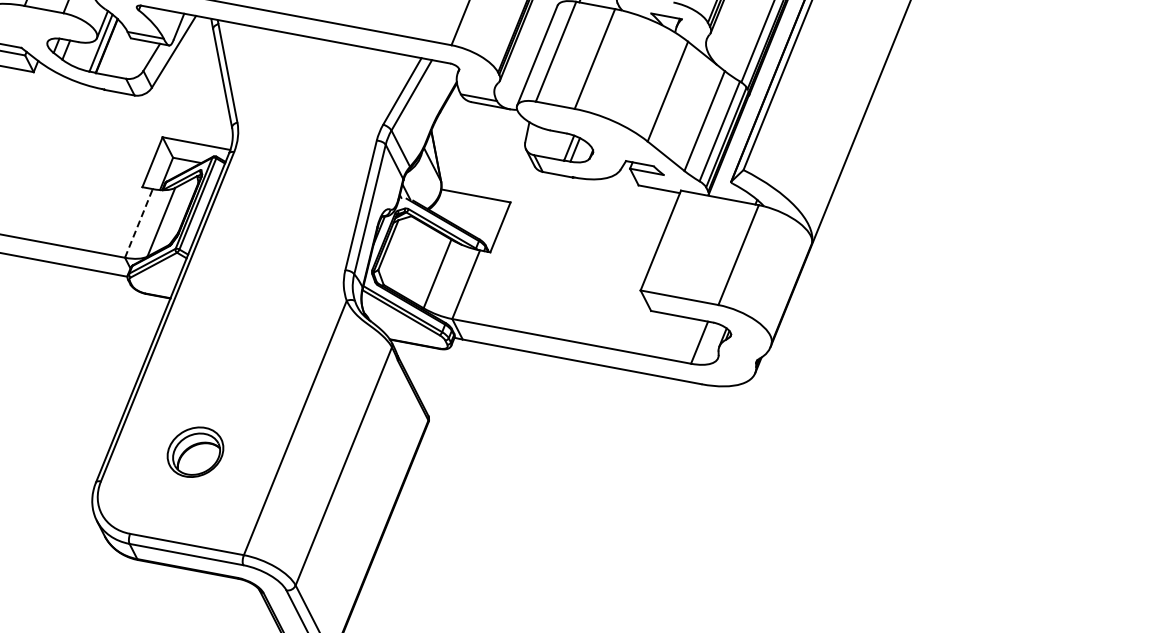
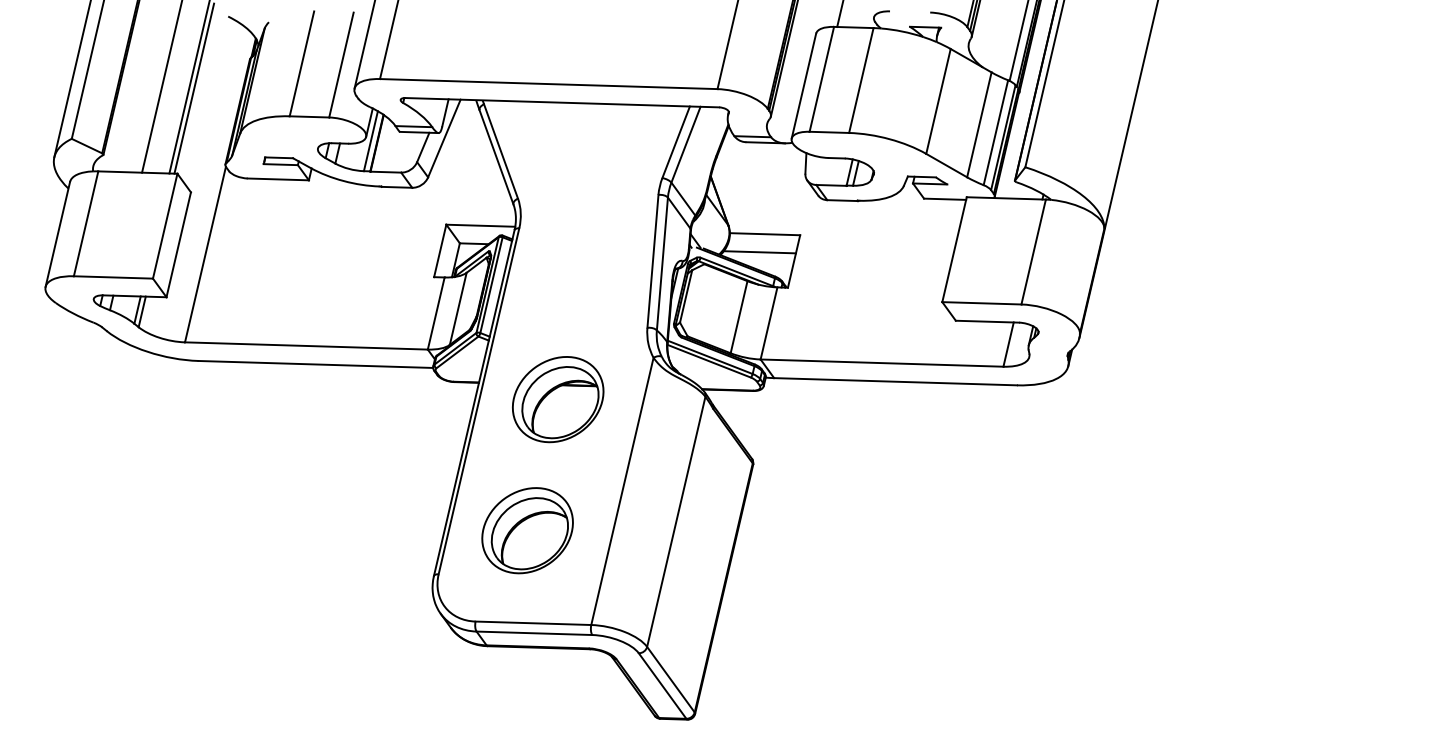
line: (467, 213) -> (759, 252), added
line: (139, 223) -> (436, 313), dashed -> solid
part: (246, 327) -> (558, 399), added
part: (195, 451) -> (527, 530), size x1.67

